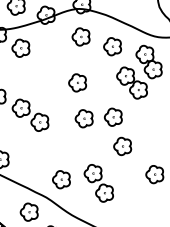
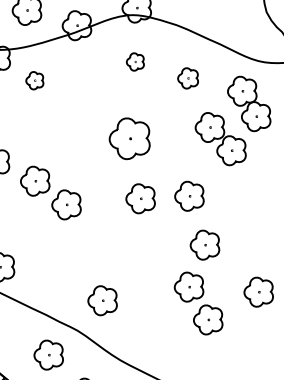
part: (80, 36) -> (134, 61), size x0.6
part: (112, 46) -> (188, 77), size x0.7
part: (20, 47) -> (34, 79), size x0.6
part: (77, 82) -> (129, 138), size x1.4
part: (98, 183) -> (198, 303), moved

